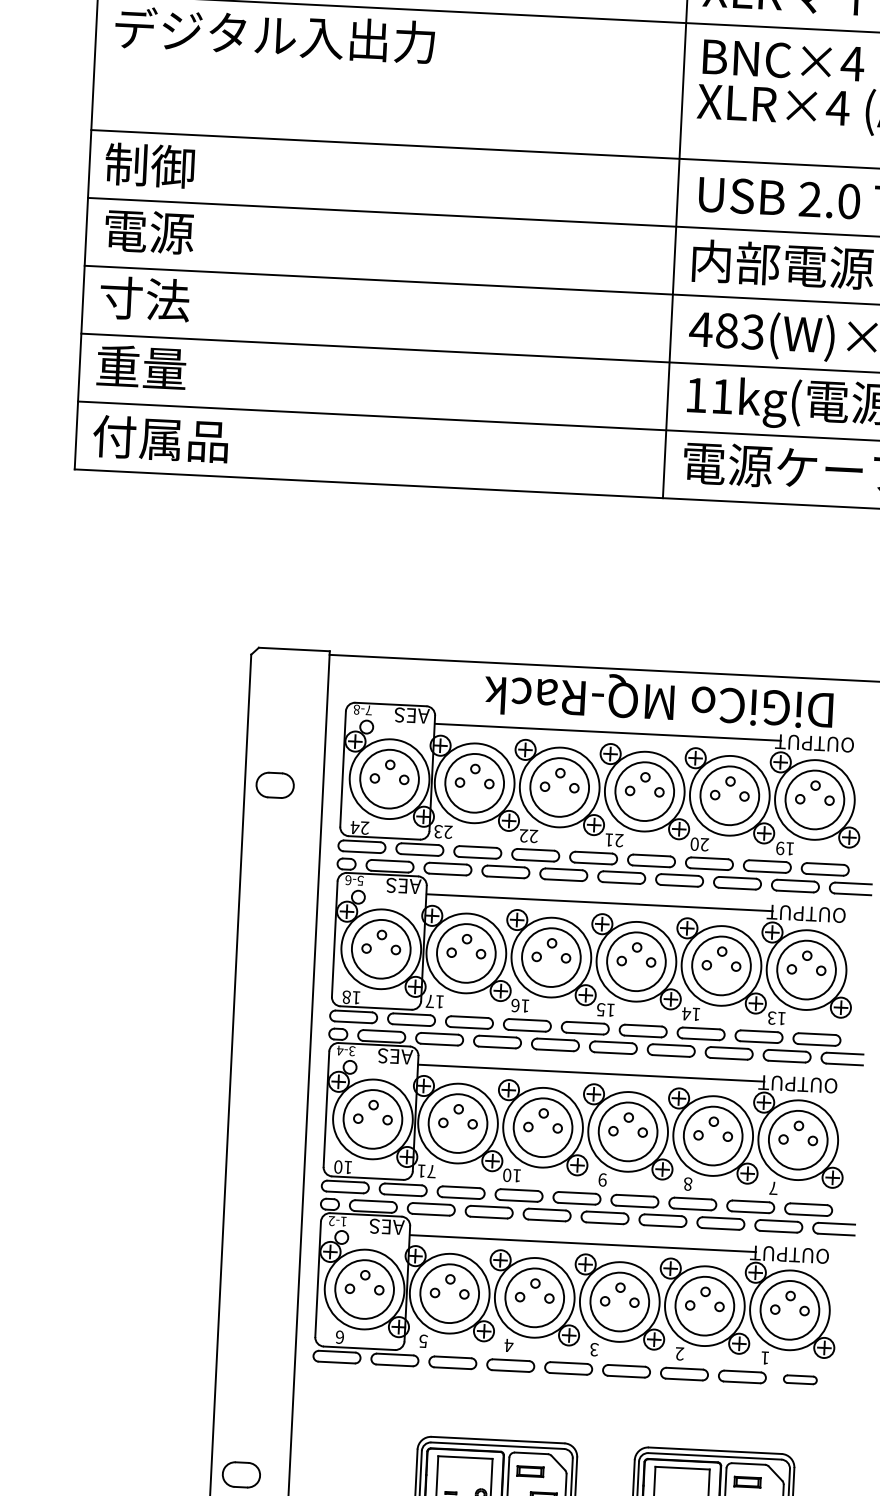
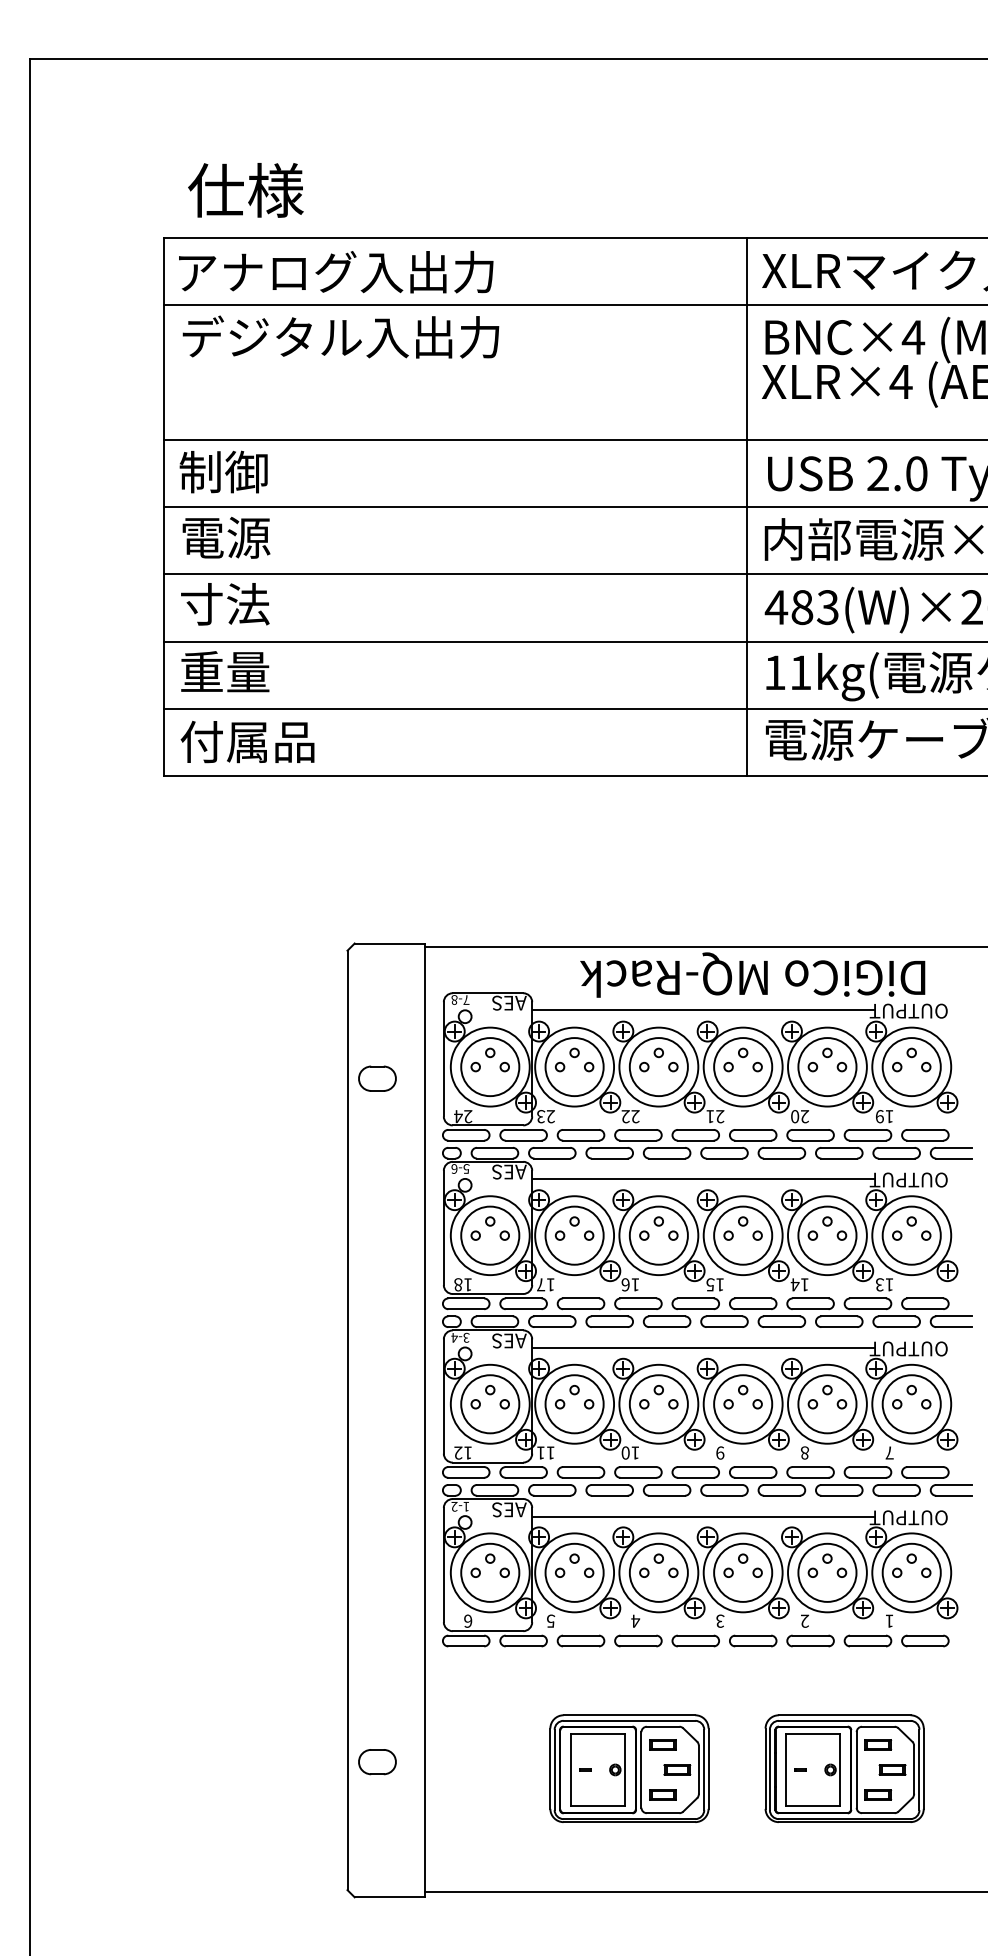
text: (338, 1166) -> (458, 1452), 10 -> 12
text: (431, 1171) -> (550, 1452), 71 -> 11
part: (800, 1379) -> (925, 1640), size x1.43

